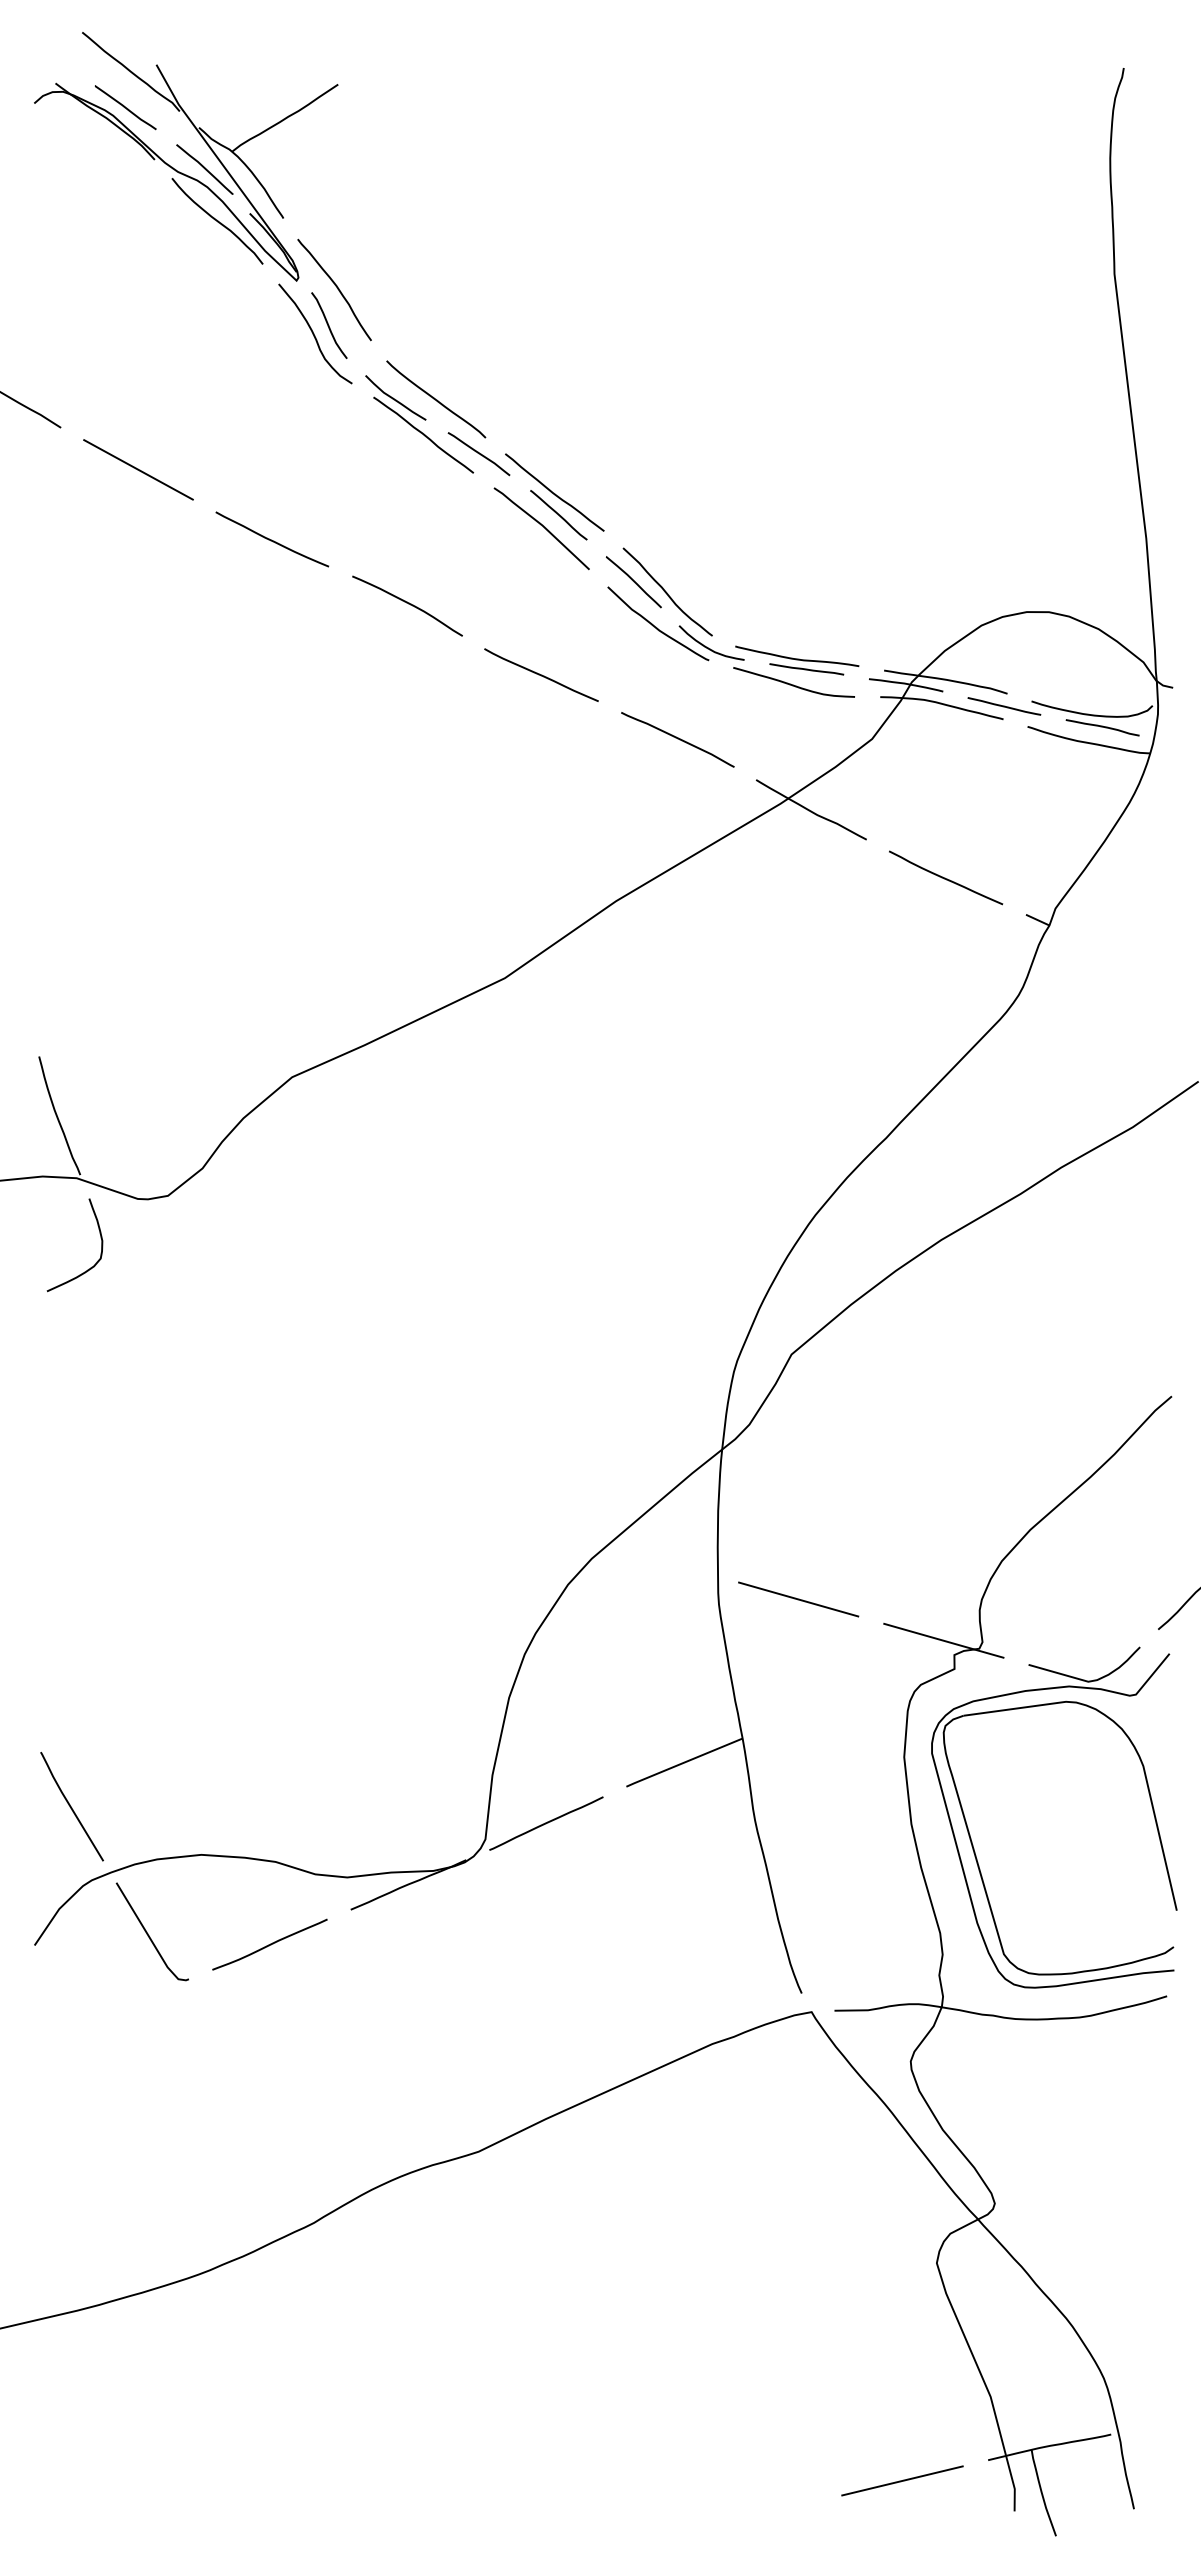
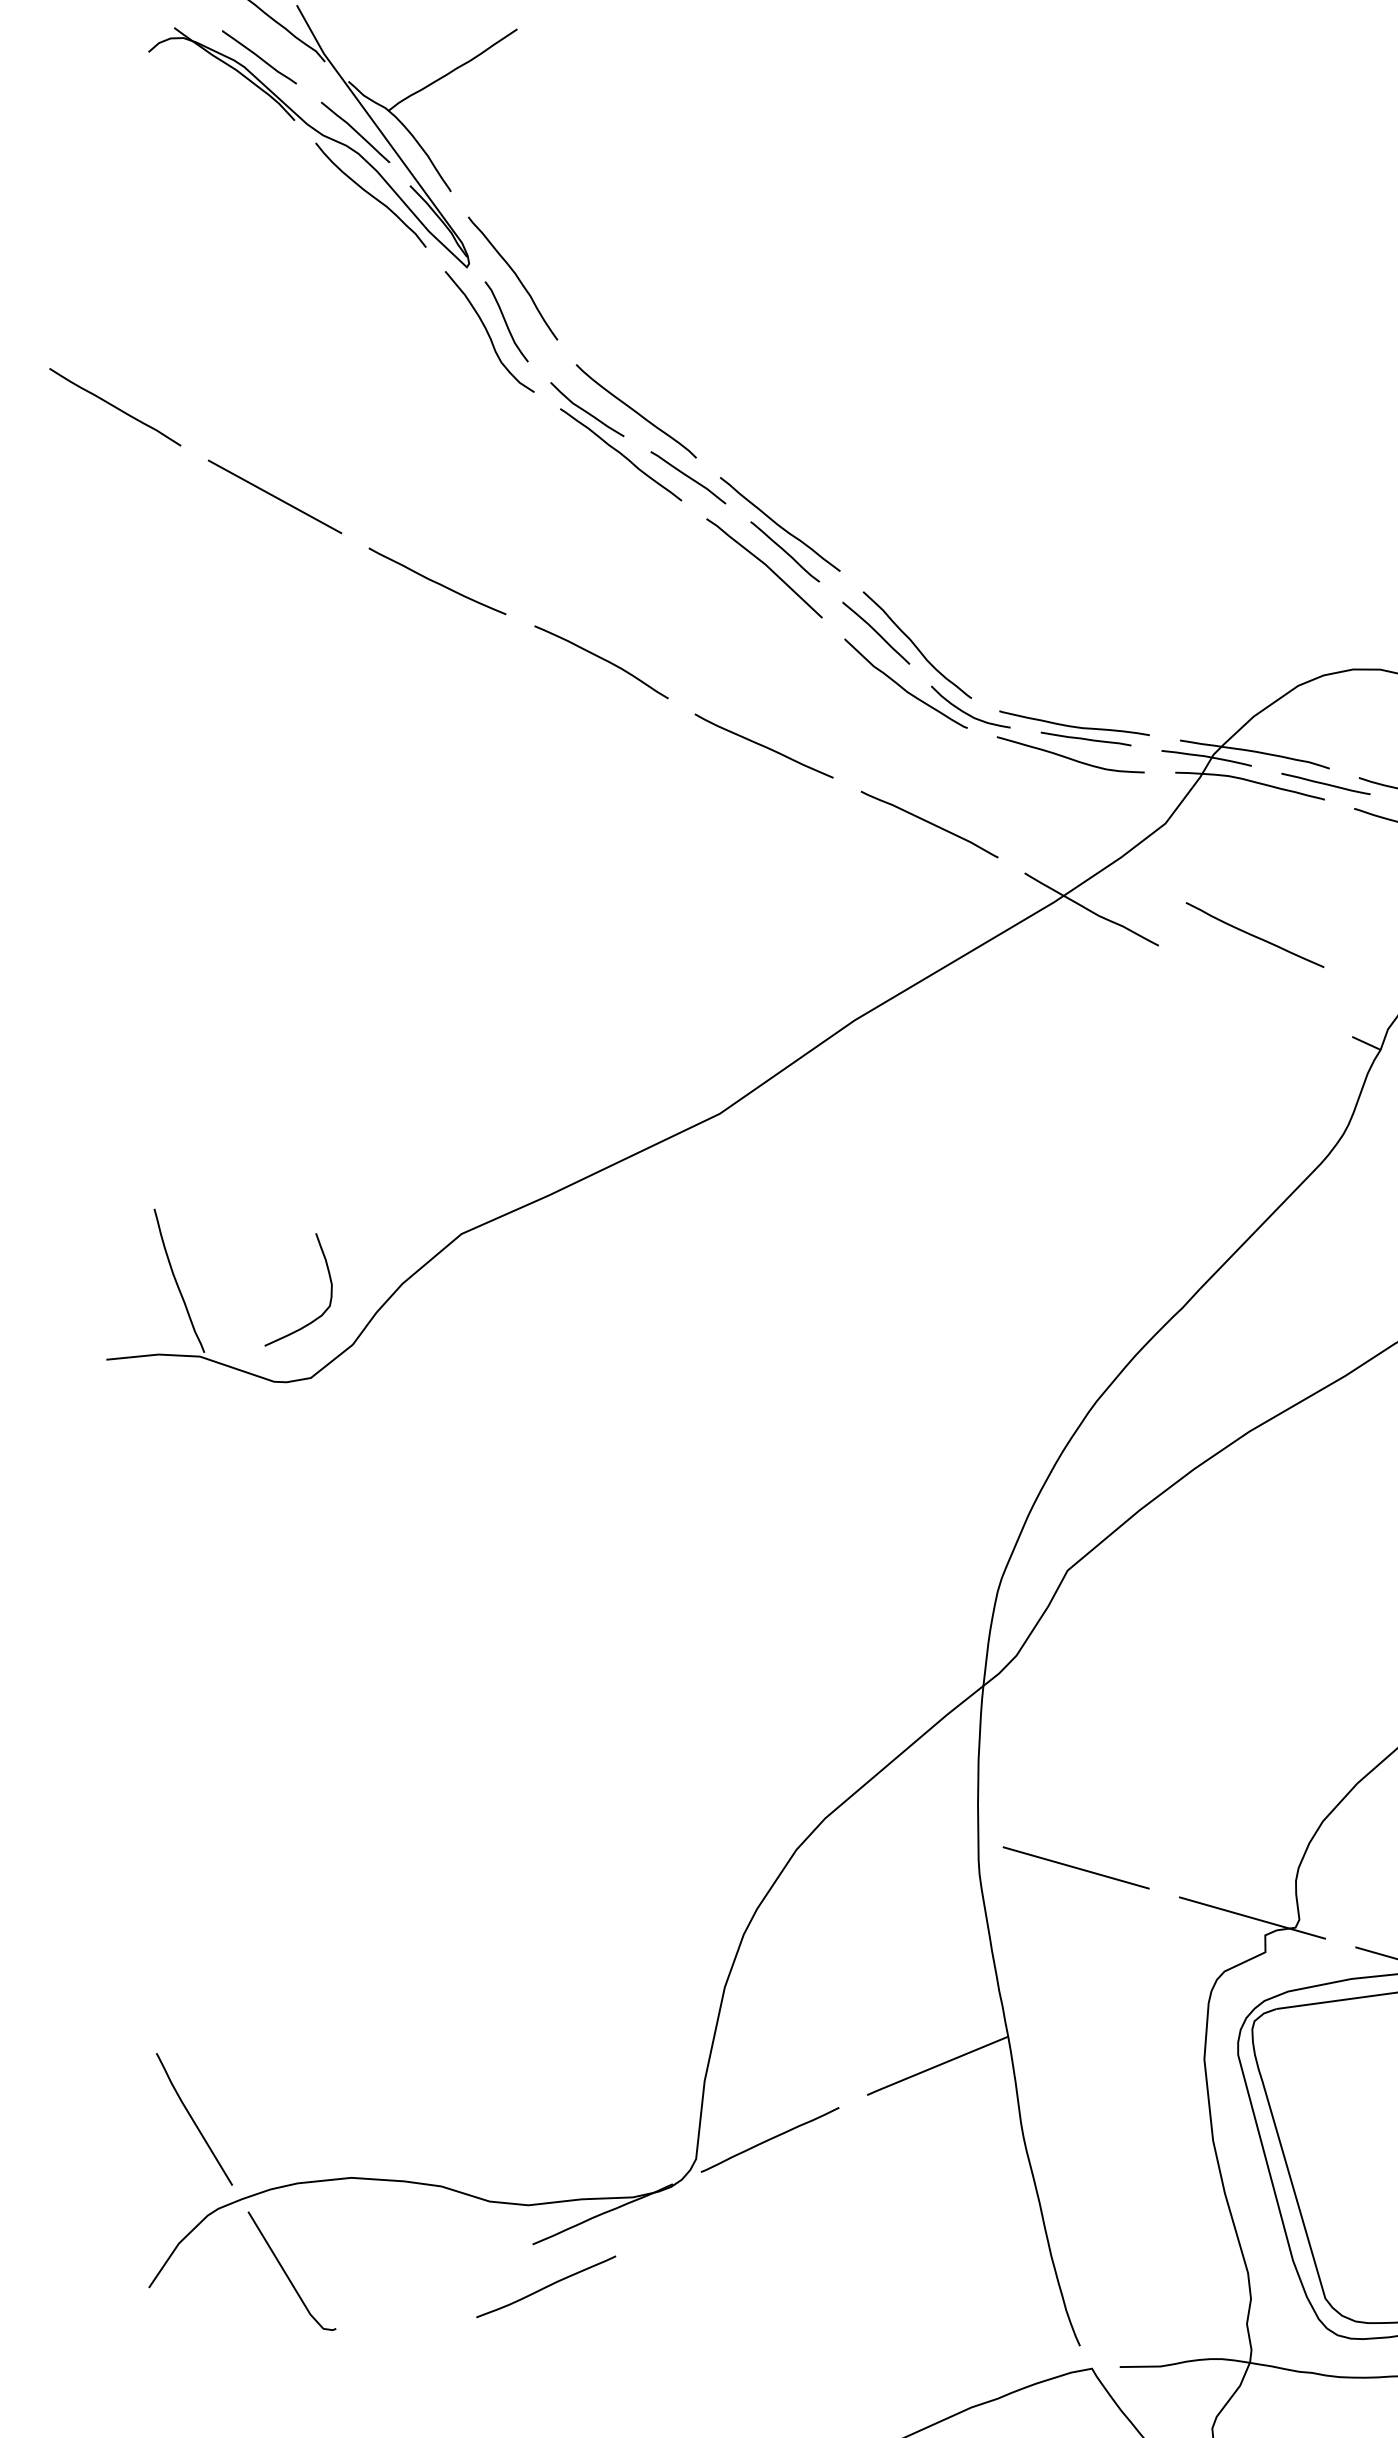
curve: (945, 877) -> (1254, 934), moved
curve: (100, 1238) -> (329, 1281), moved
curve: (269, 1944) -> (545, 2286), moved

